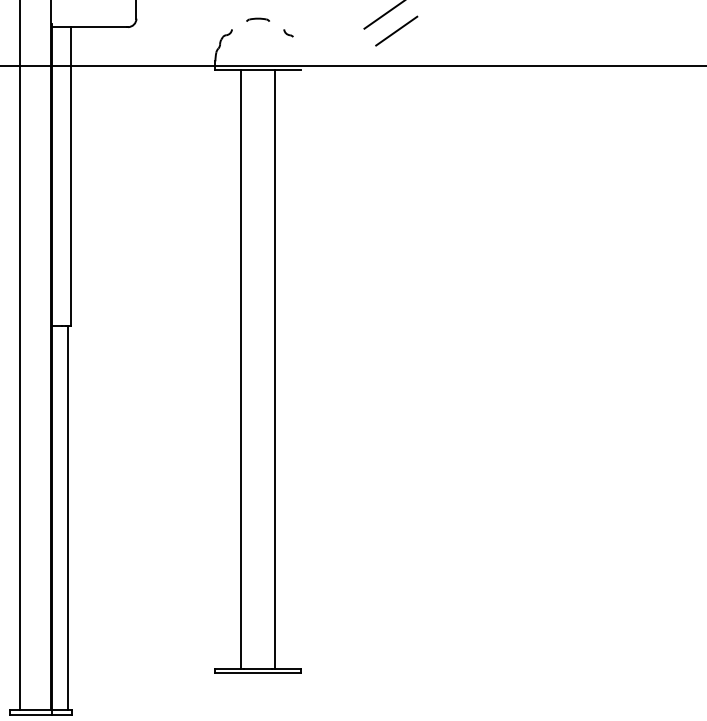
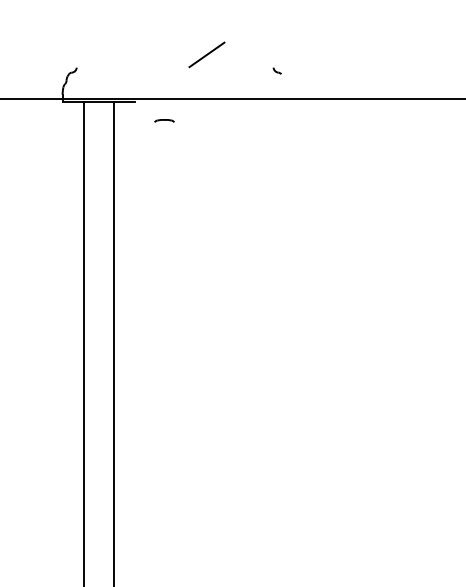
part: (257, 19) -> (163, 120), moved
line: (396, 30) -> (216, 68), removed
part: (288, 33) -> (277, 71), moved

